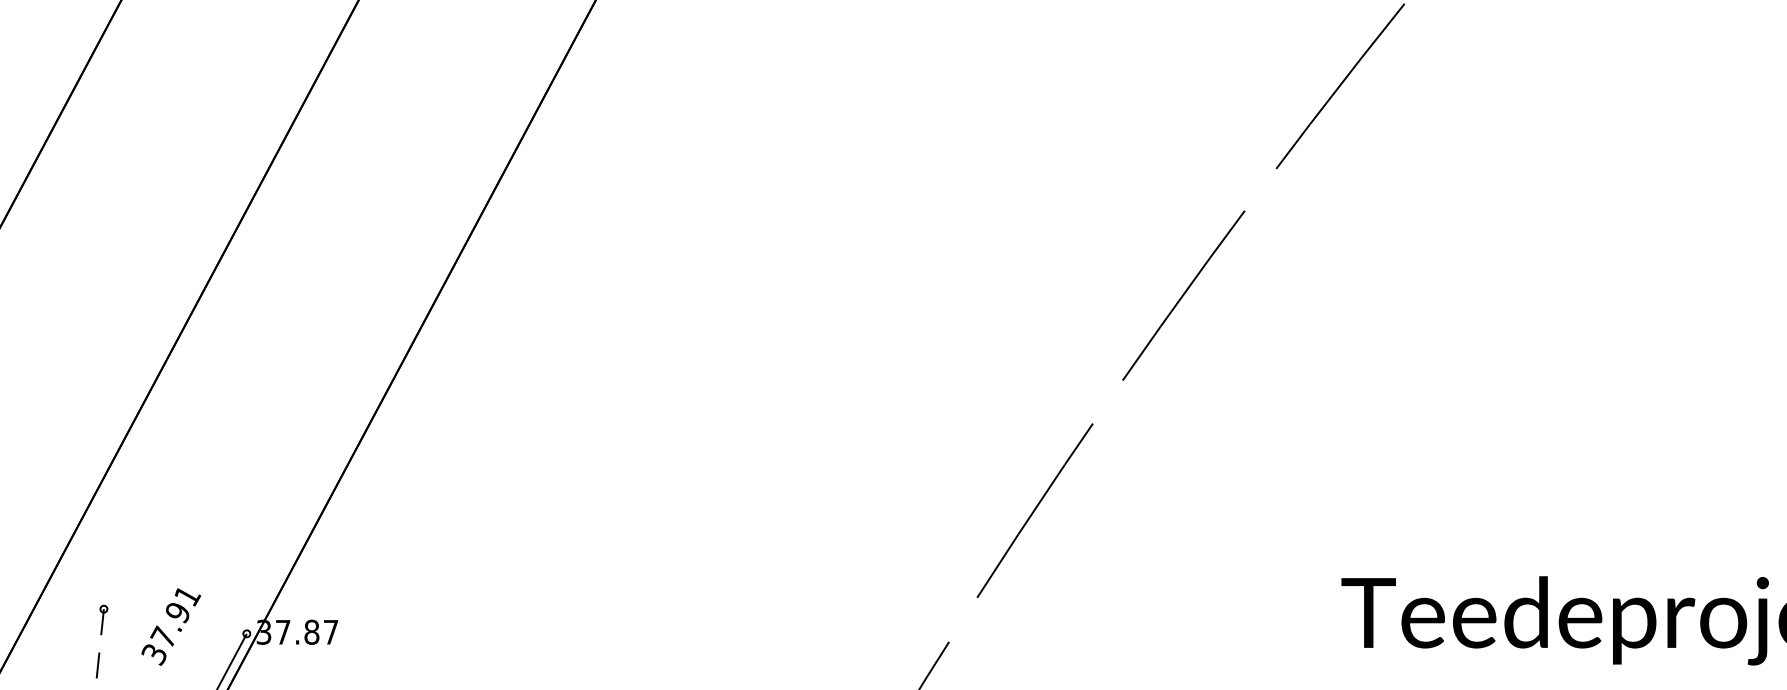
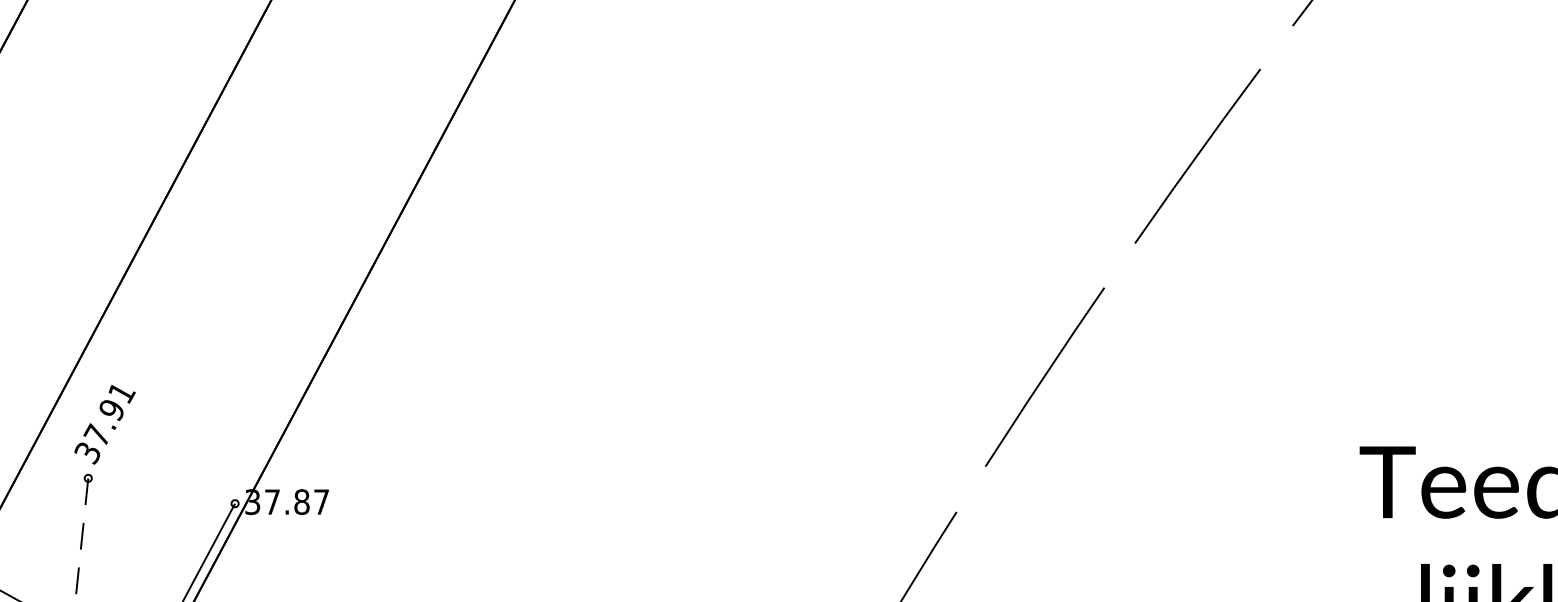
text: (171, 626) -> (105, 424), moved

